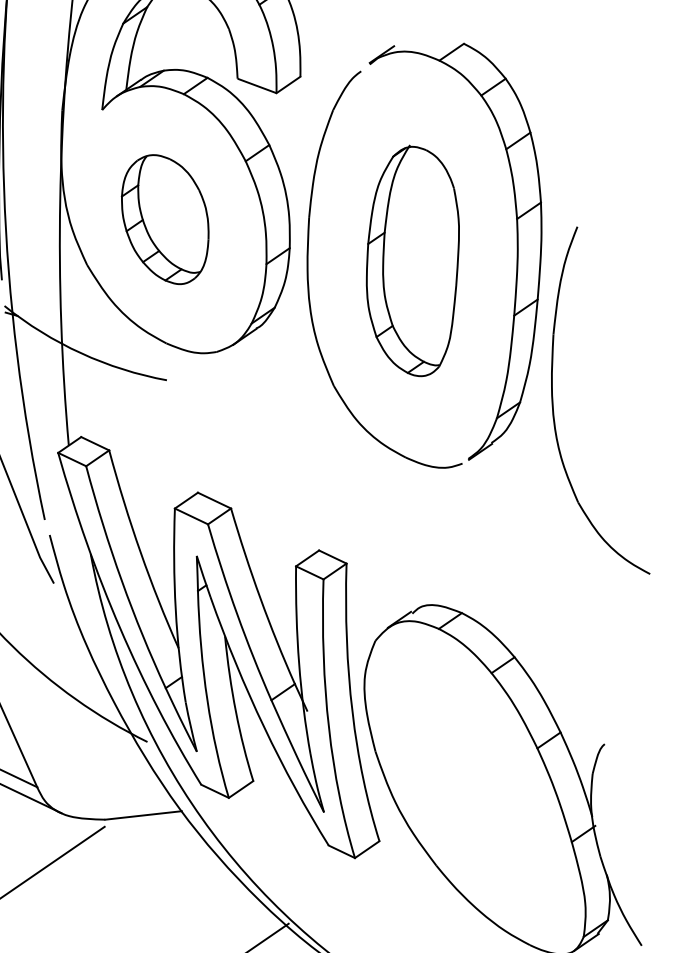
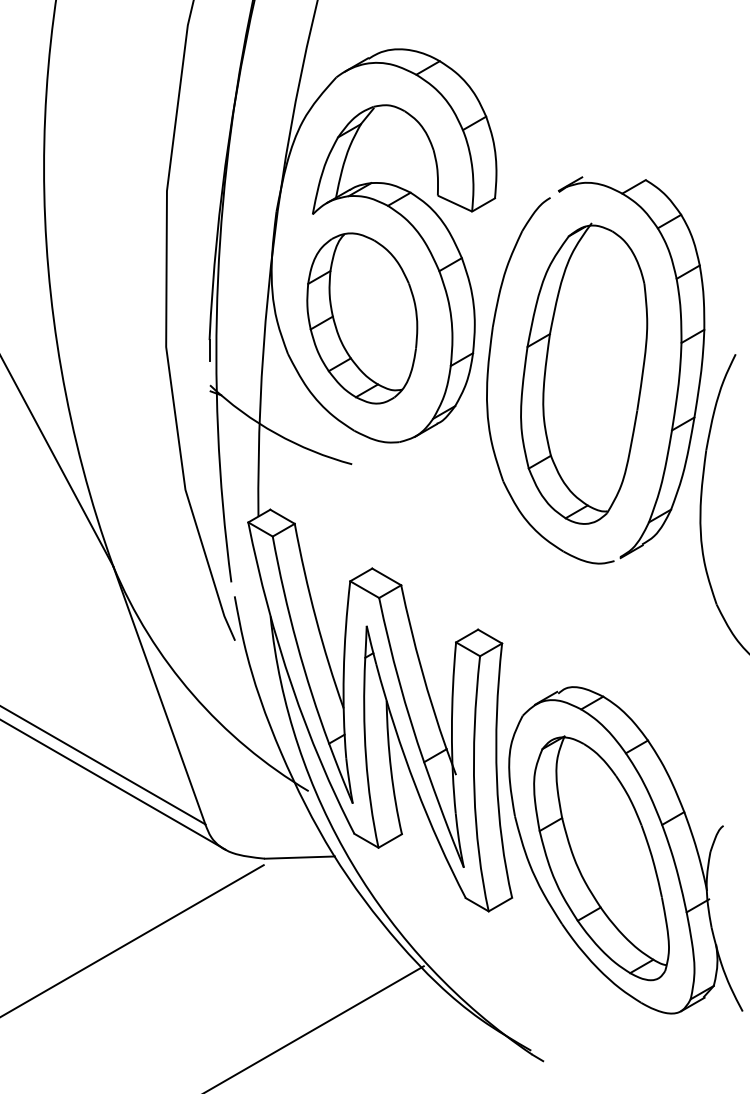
part: (165, 219) -> (362, 318), size x1.43
part: (413, 260) -> (584, 373), size x1.43
part: (473, 790) -> (601, 858), added

